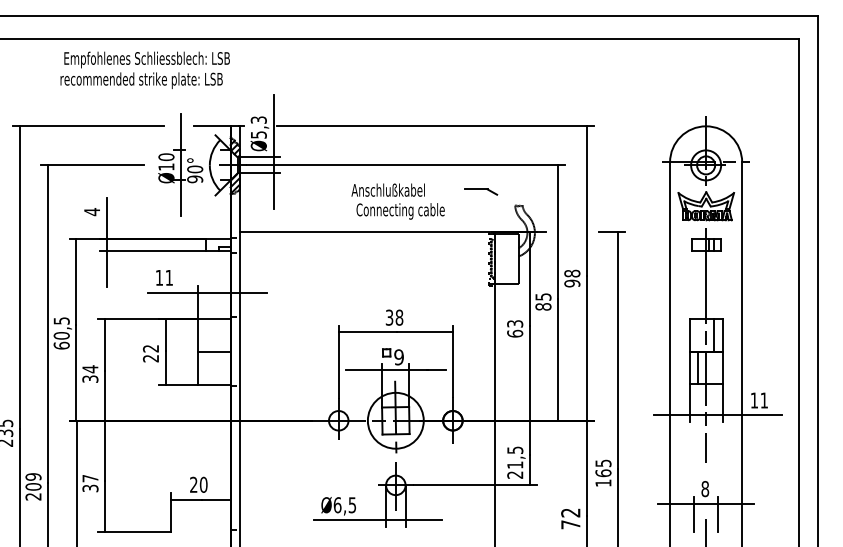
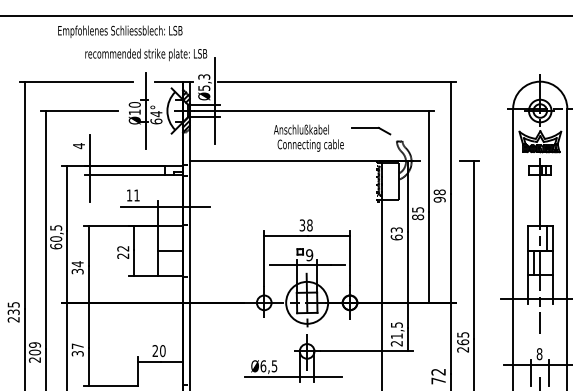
text: (141, 80) -> (146, 54), moved
text: (195, 174) -> (156, 117), 90° -> 64°
part: (481, 191) -> (371, 130), size x1.6
text: (603, 482) -> (463, 349), 165 -> 265

